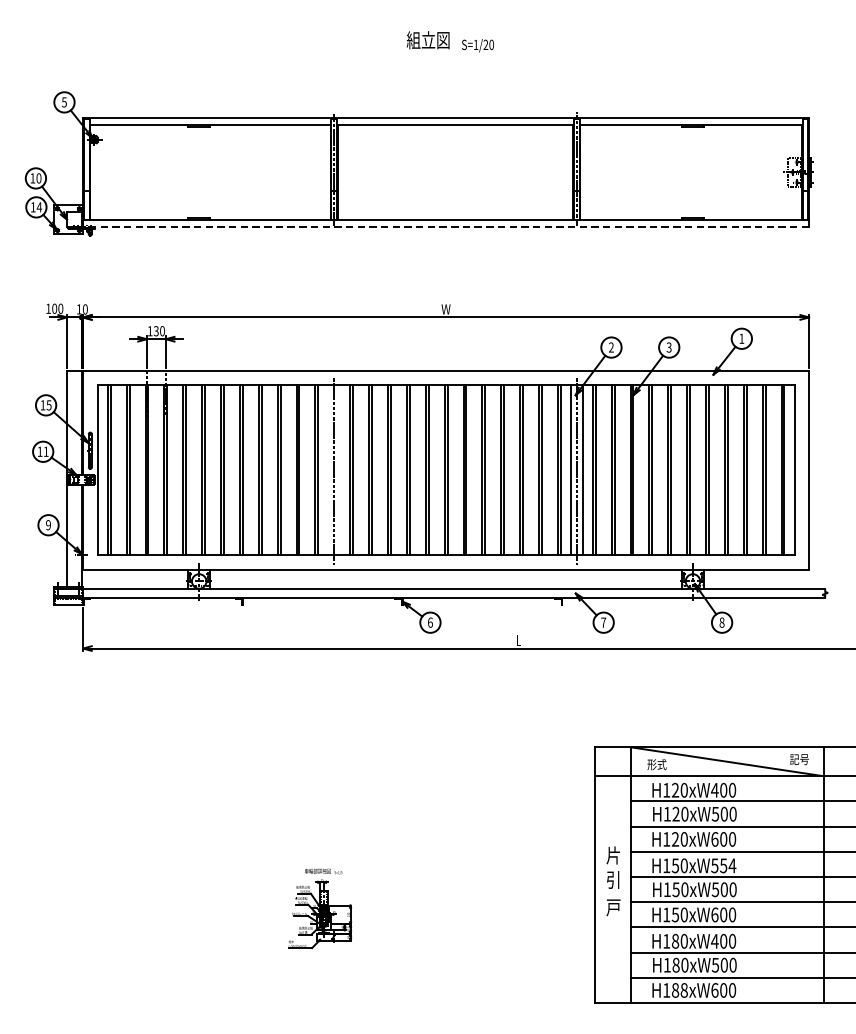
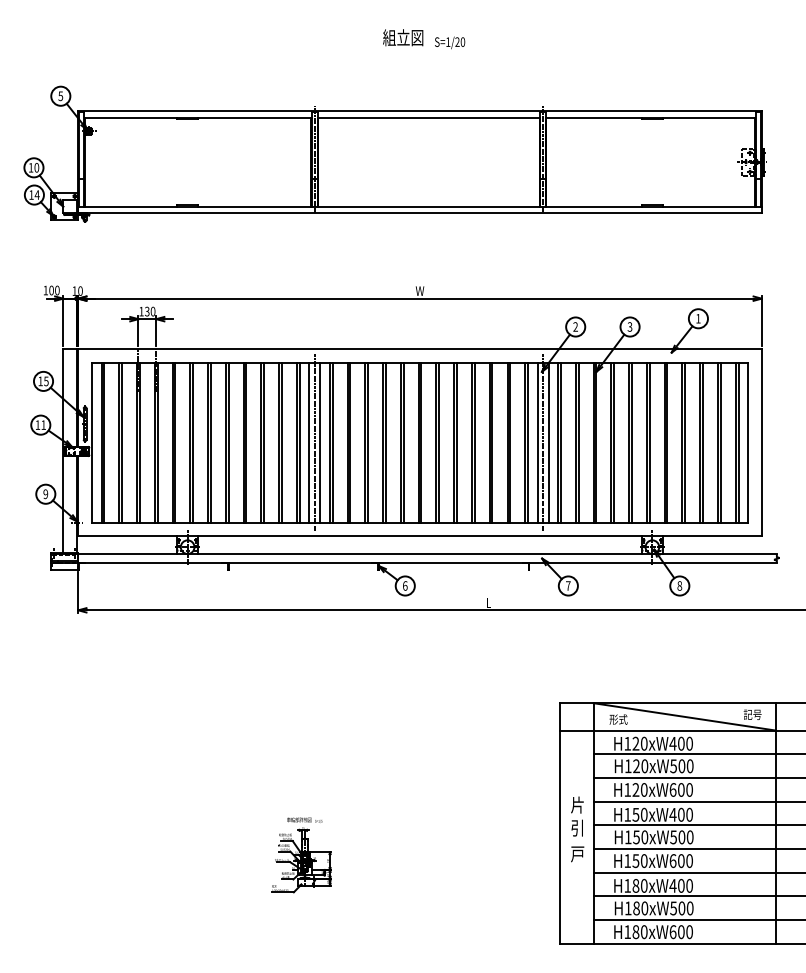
line: (446, 226) -> (420, 213), dashed -> solid
line: (328, 470) -> (309, 442), added
line: (340, 470) -> (320, 442), added
text: (723, 865) -> (681, 814), H150xW554 -> H150xW400
text: (683, 990) -> (643, 932), H188xW600 -> H180xW600

